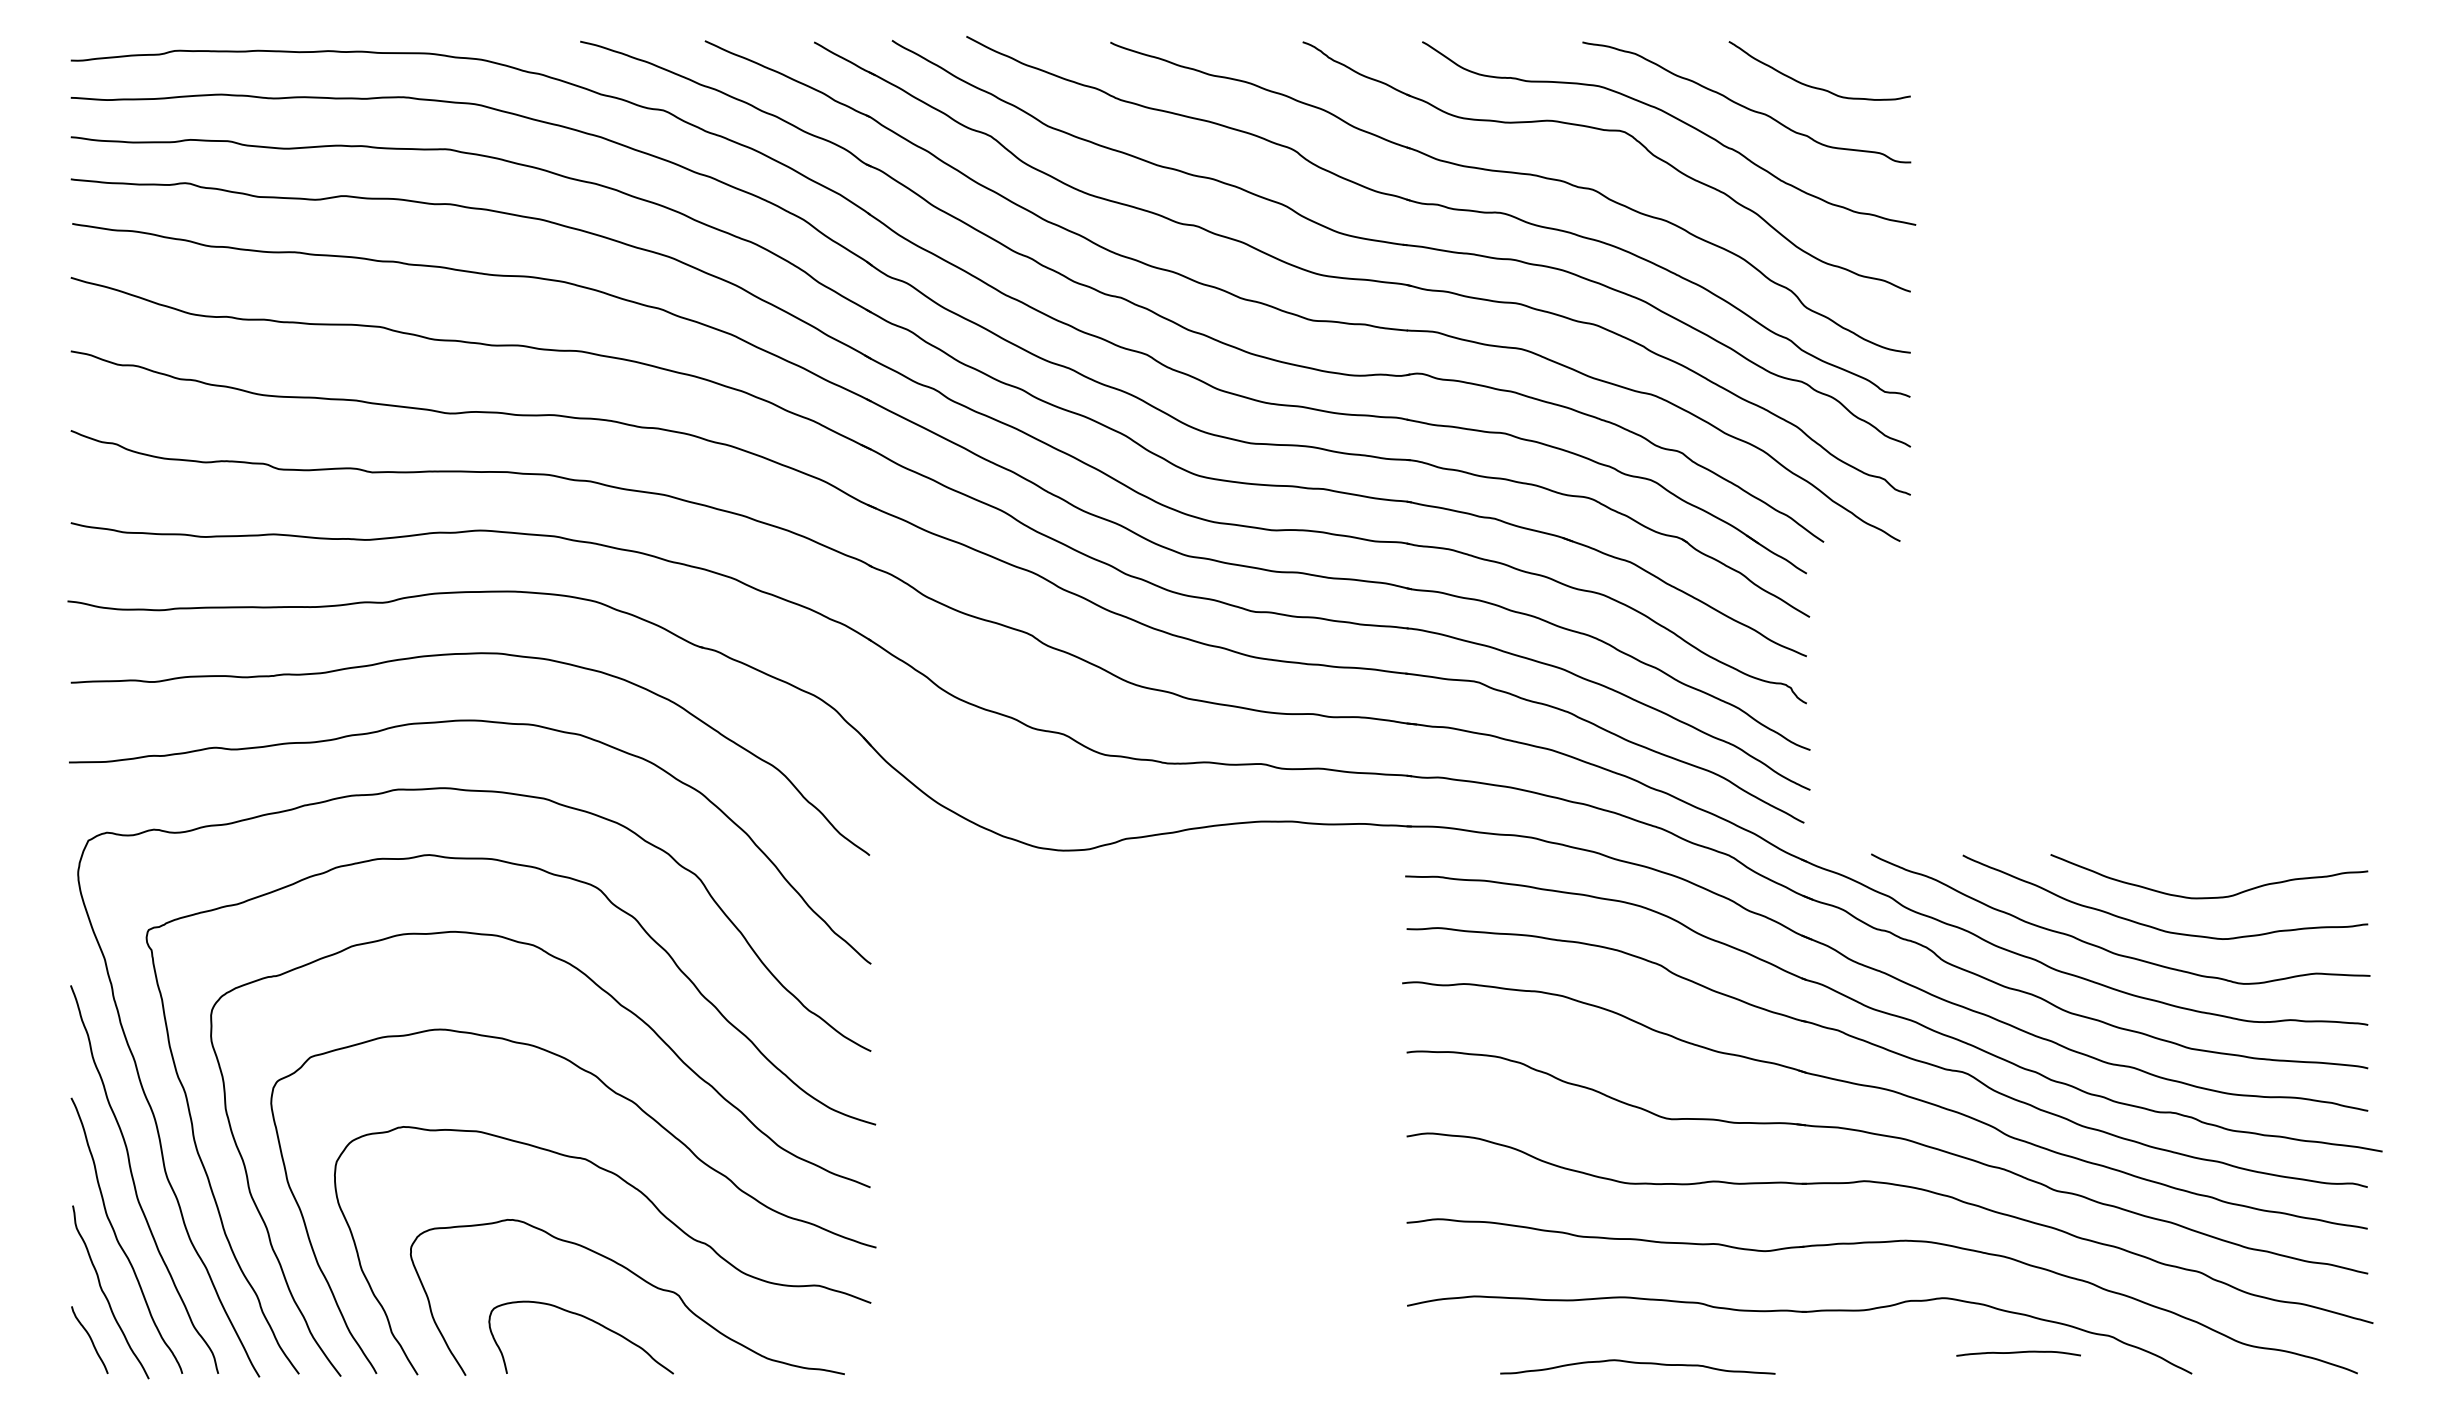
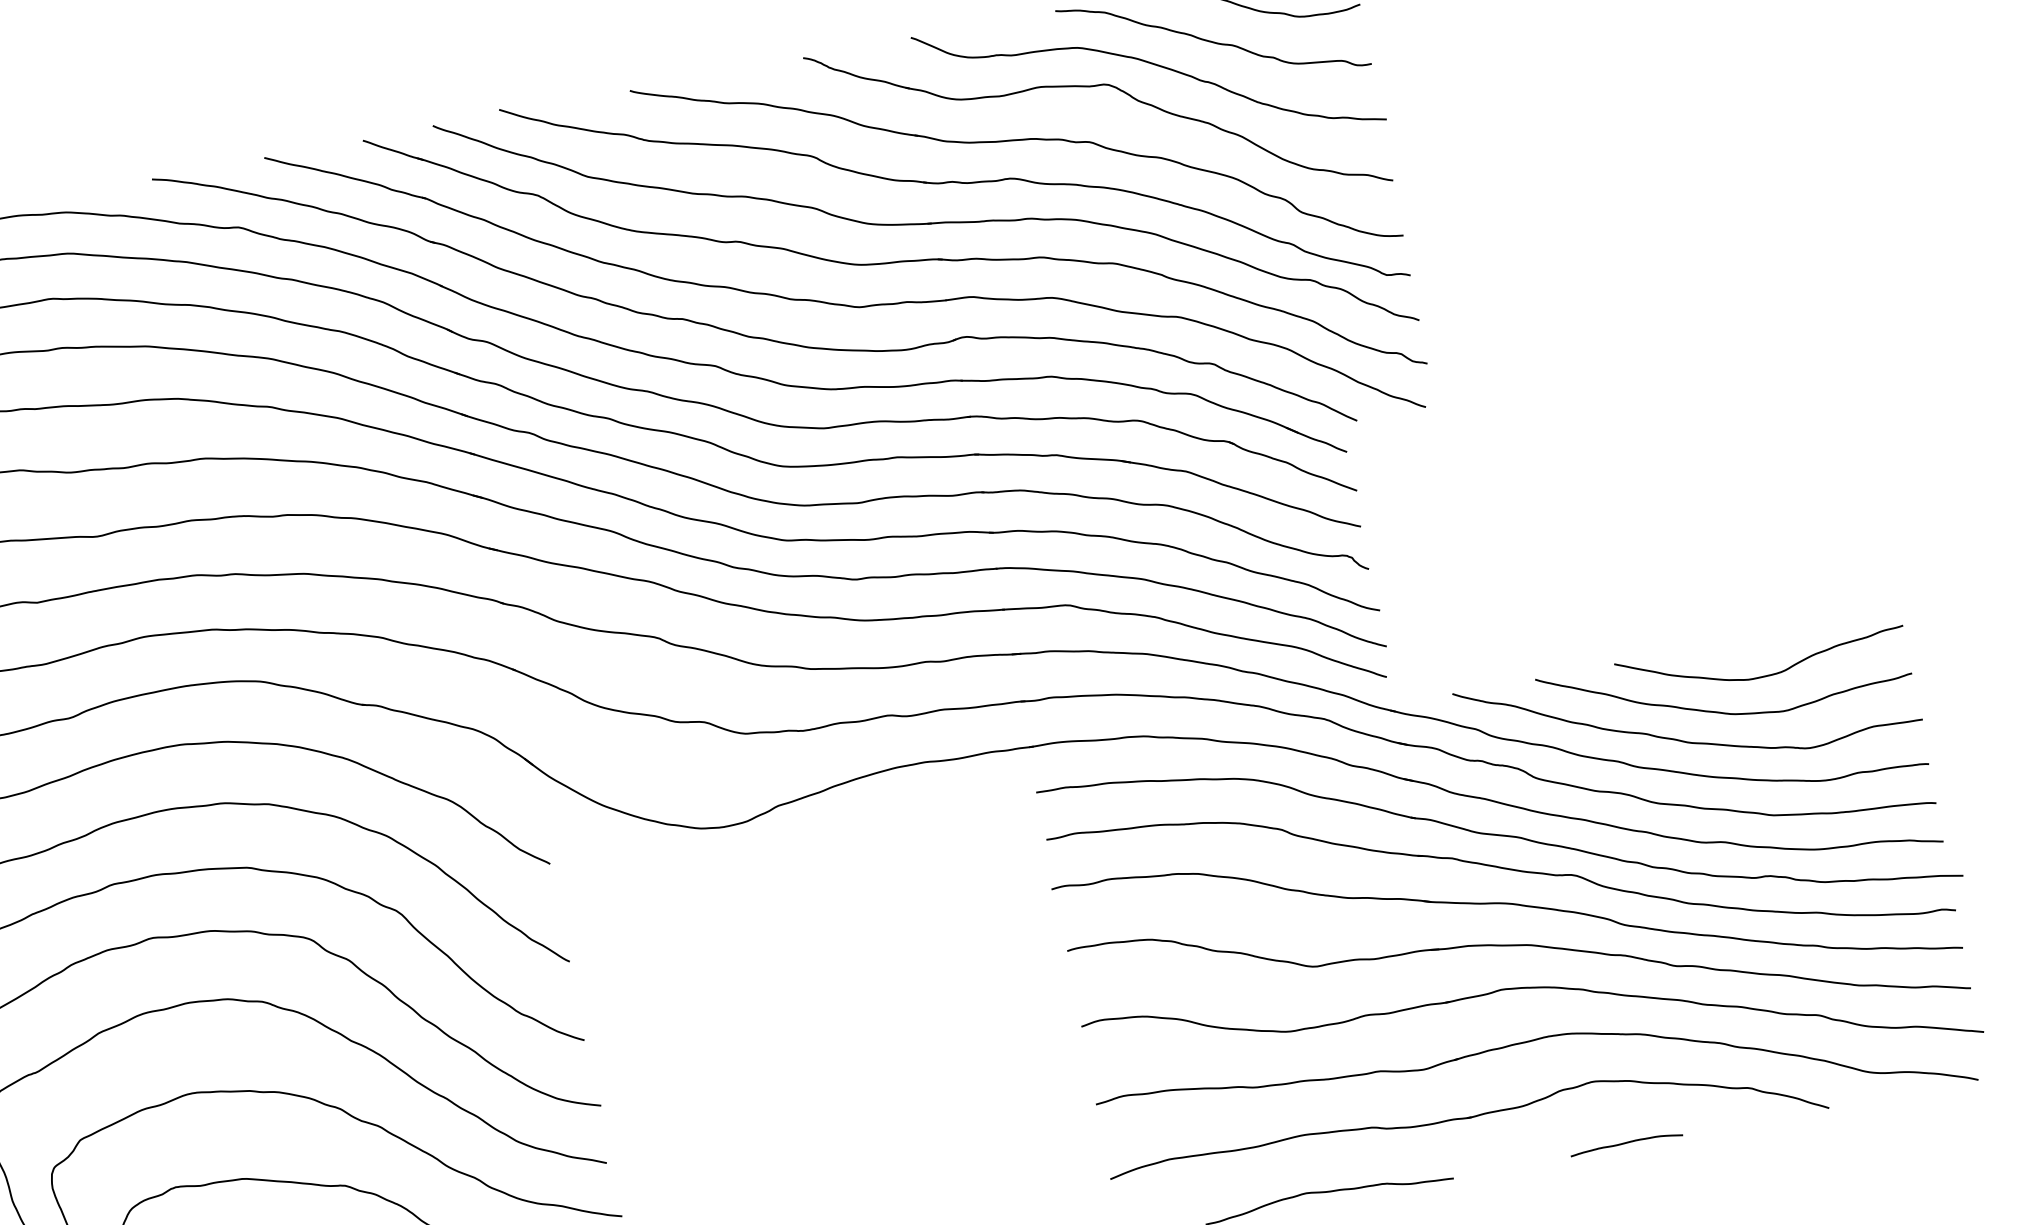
curve: (2018, 1353) -> (1626, 1143), moved

